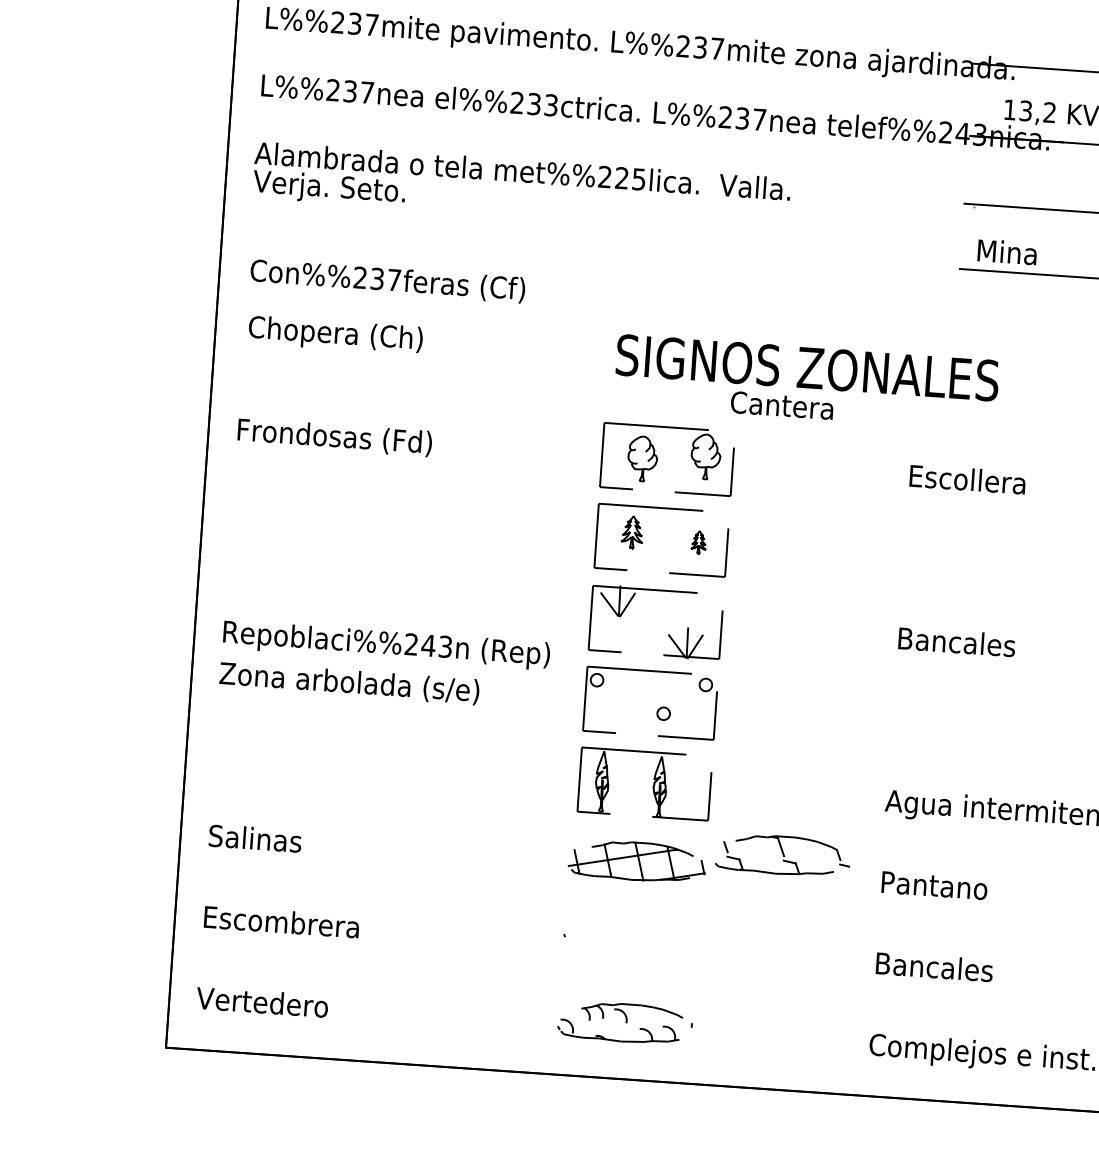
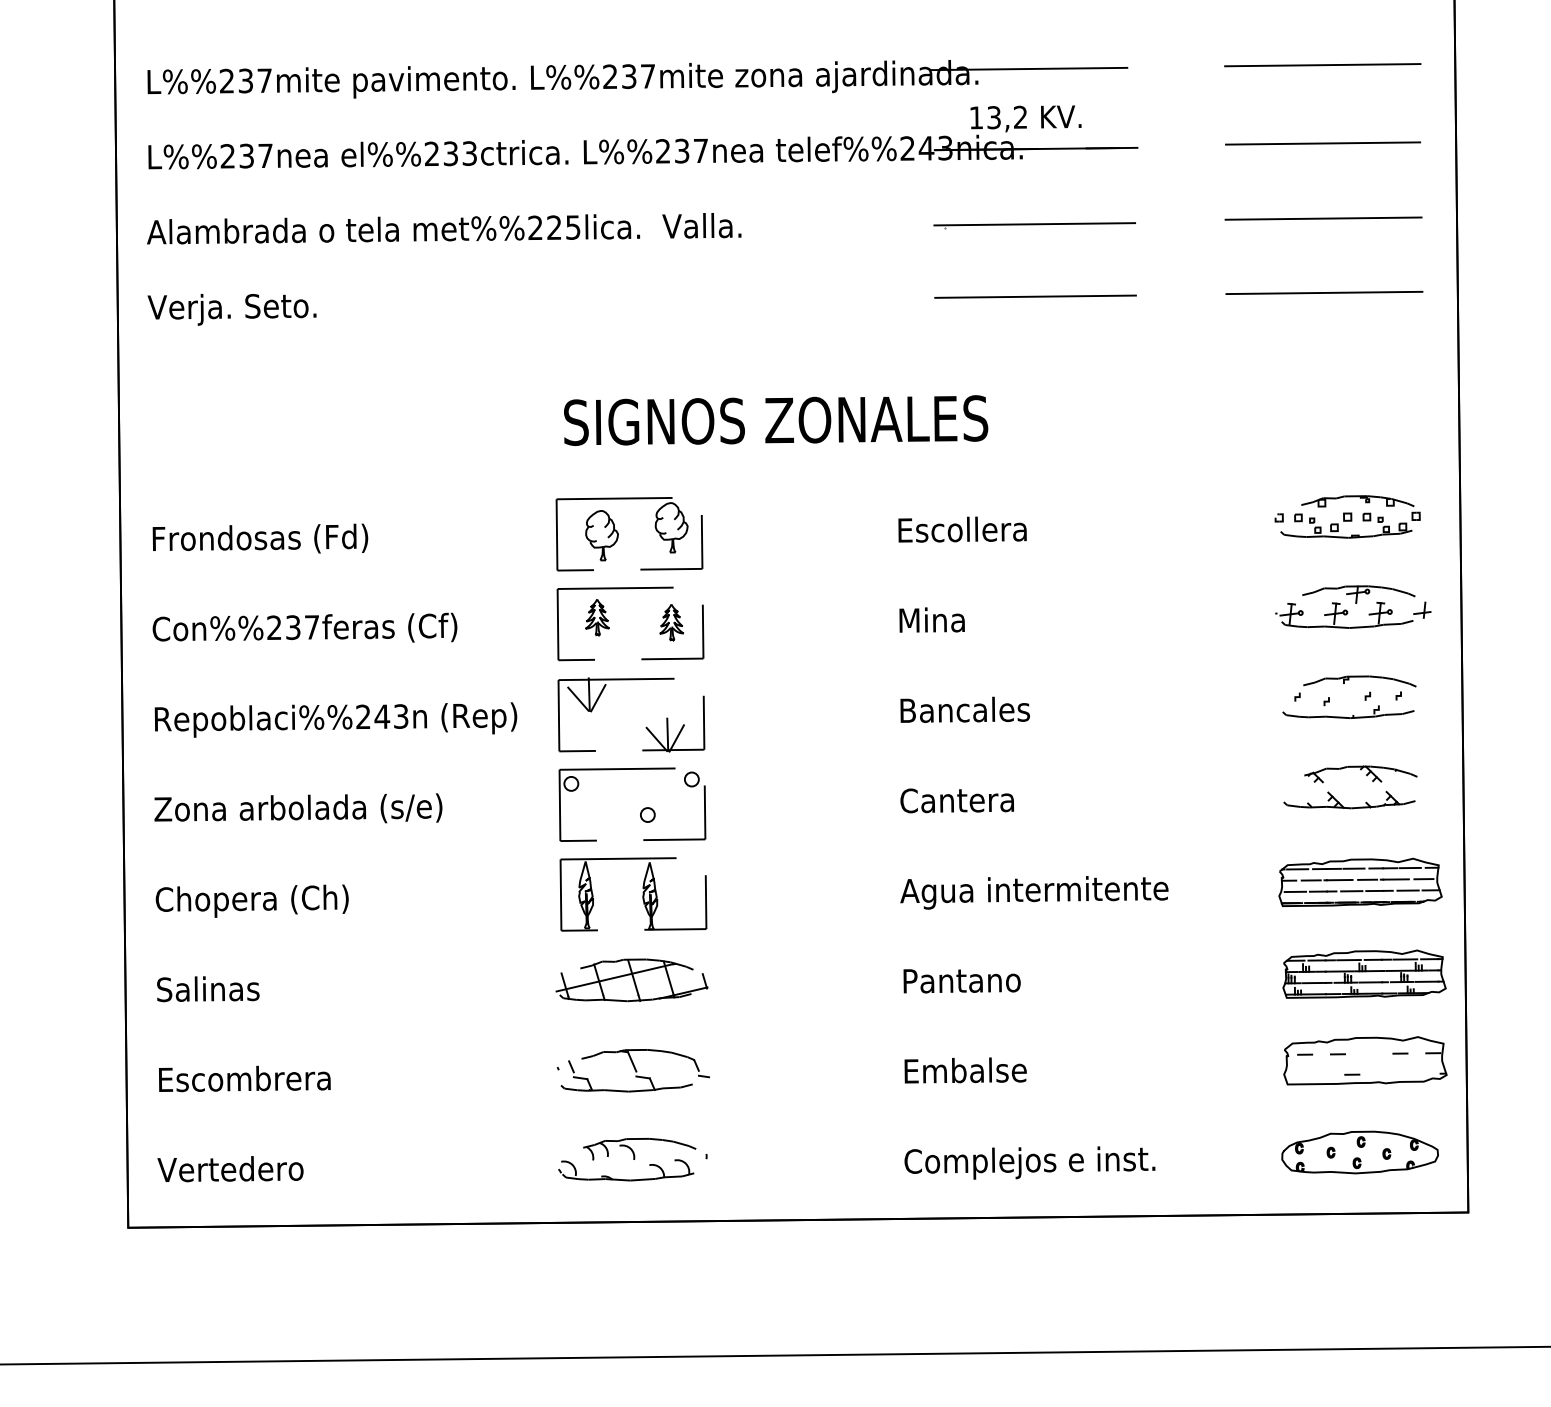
text: (328, 188) -> (231, 309), moved
text: (1006, 251) -> (931, 619), moved
text: (387, 279) -> (304, 627), moved
text: (335, 334) -> (251, 900), moved
text: (781, 405) -> (956, 800), moved
part: (698, 542) -> (671, 622), size x1.43
text: (386, 644) -> (335, 719), moved
part: (782, 855) -> (634, 1070), moved
text: (938, 967) -> (973, 1070), Bancales -> Embalse

